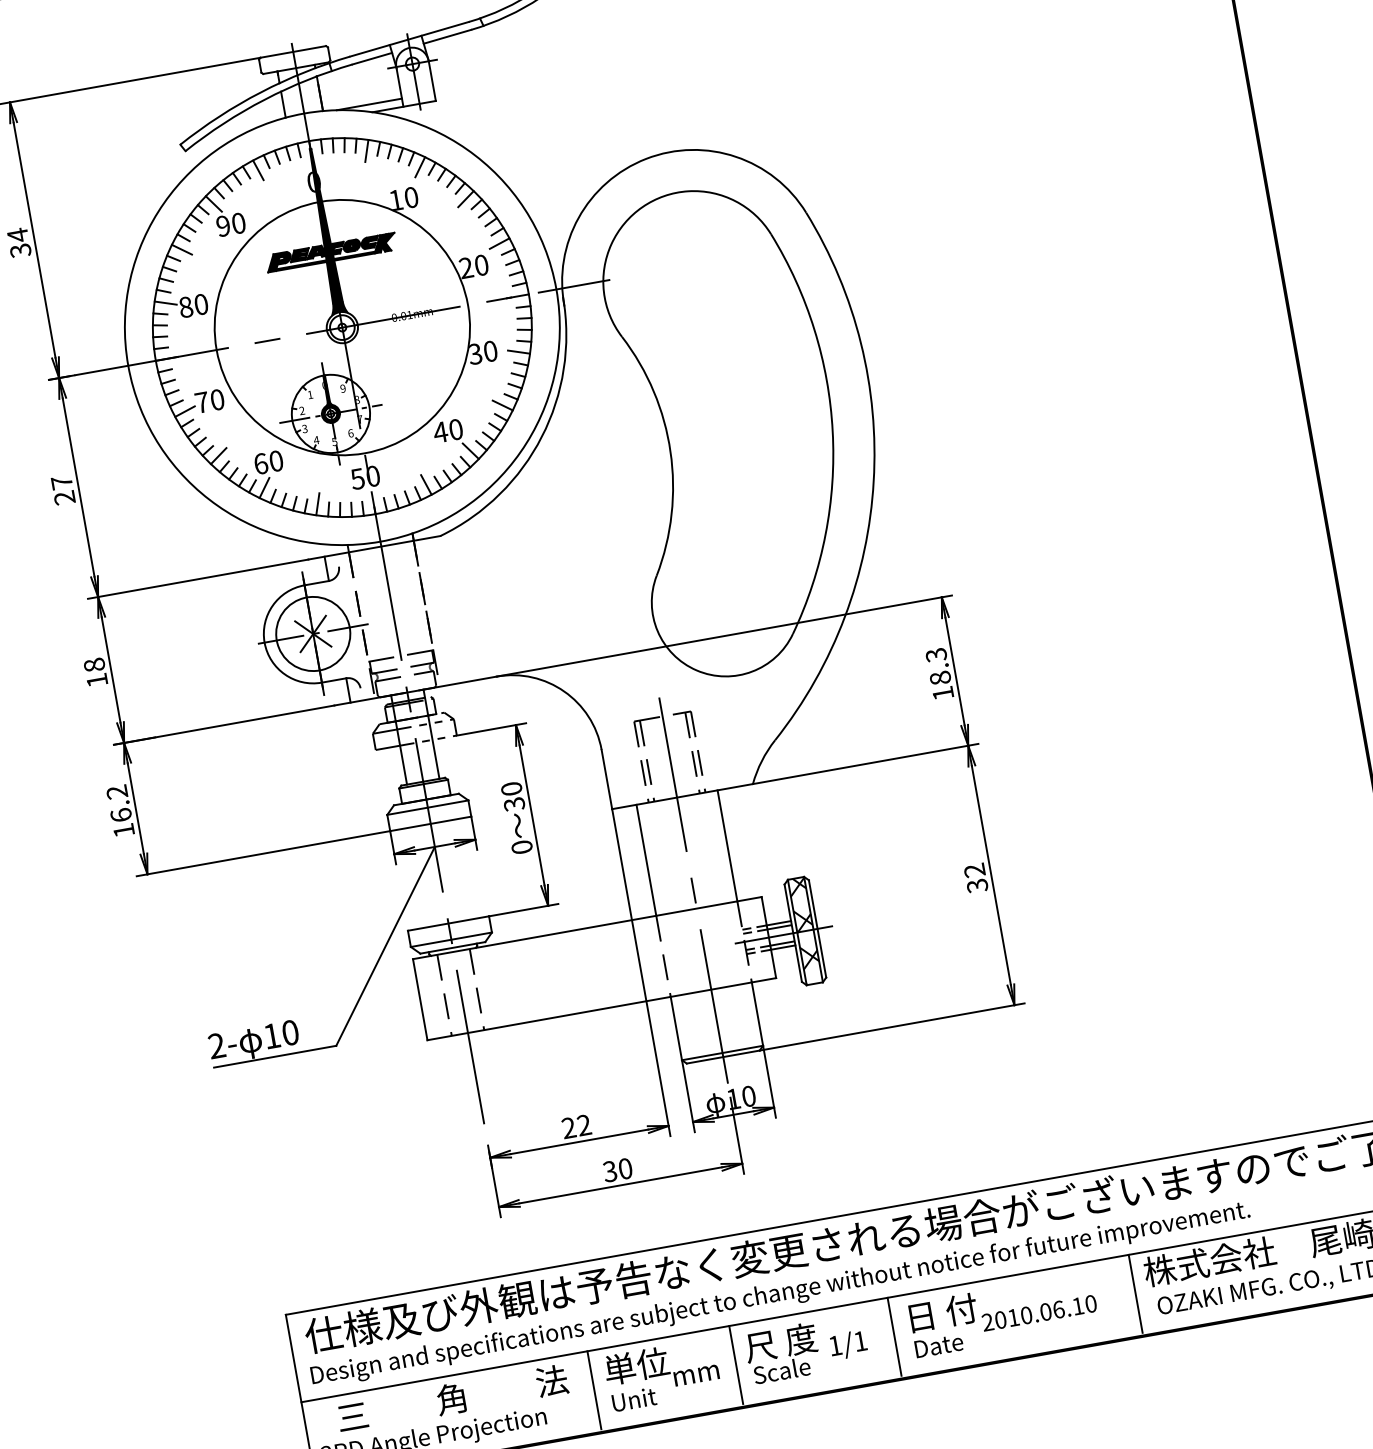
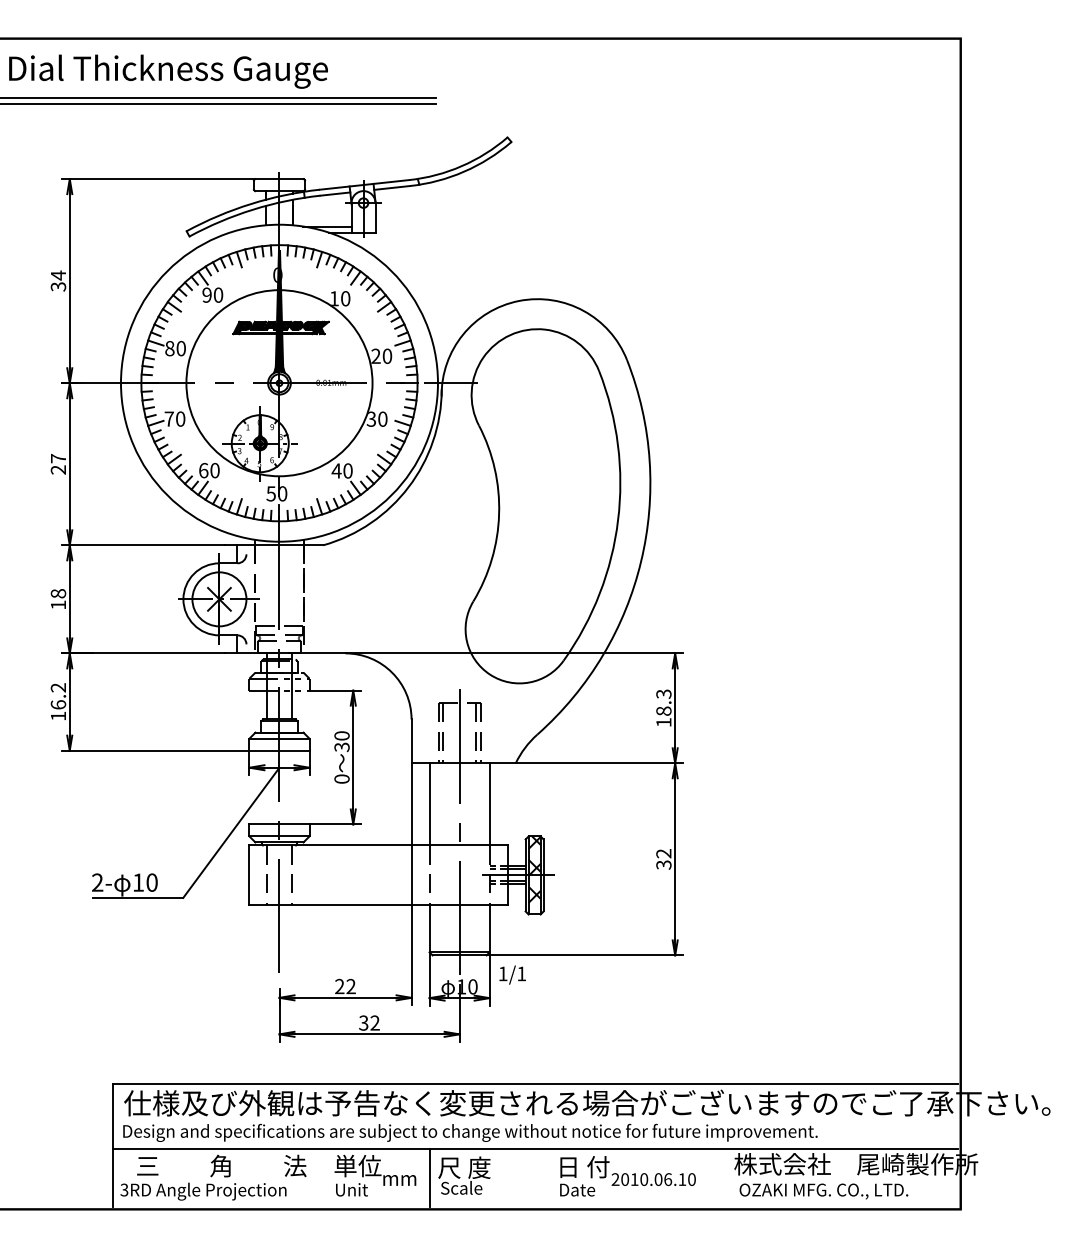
text: (624, 1168) -> (374, 1022), 30 -> 32
line: (1135, 1293) -> (725, 1177), removed
line: (894, 1336) -> (546, 1177), removed
text: (848, 1344) -> (512, 974), moved
line: (594, 1389) -> (324, 1177), removed

